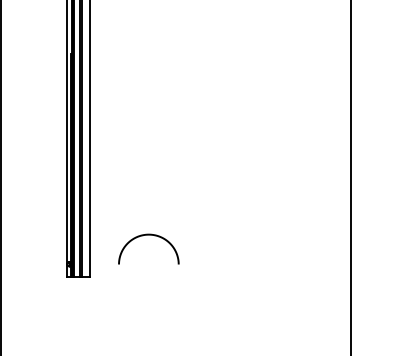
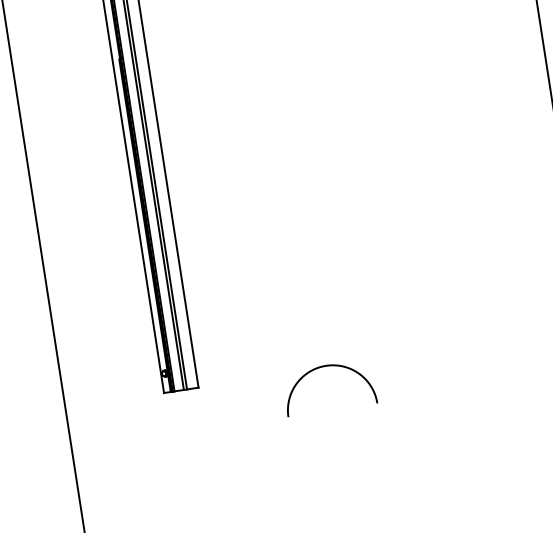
curve: (148, 235) -> (325, 367), moved

